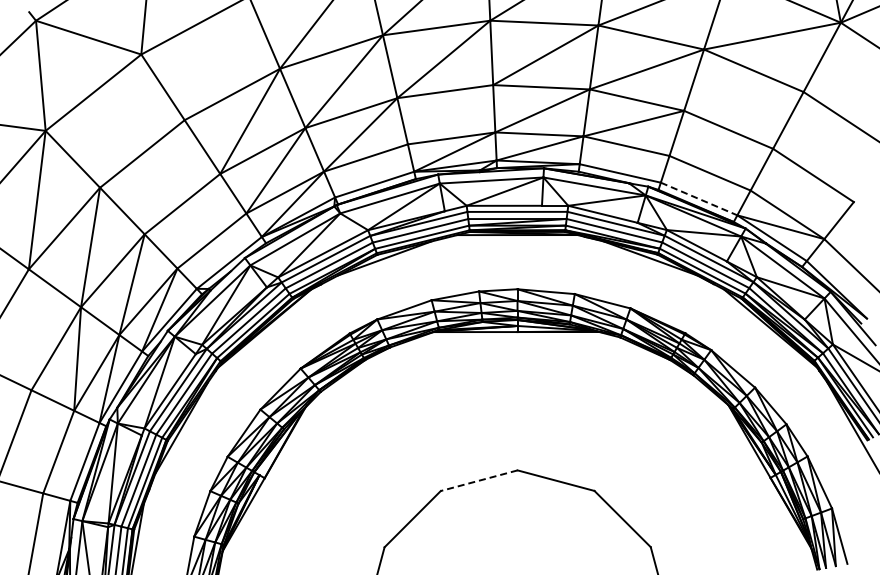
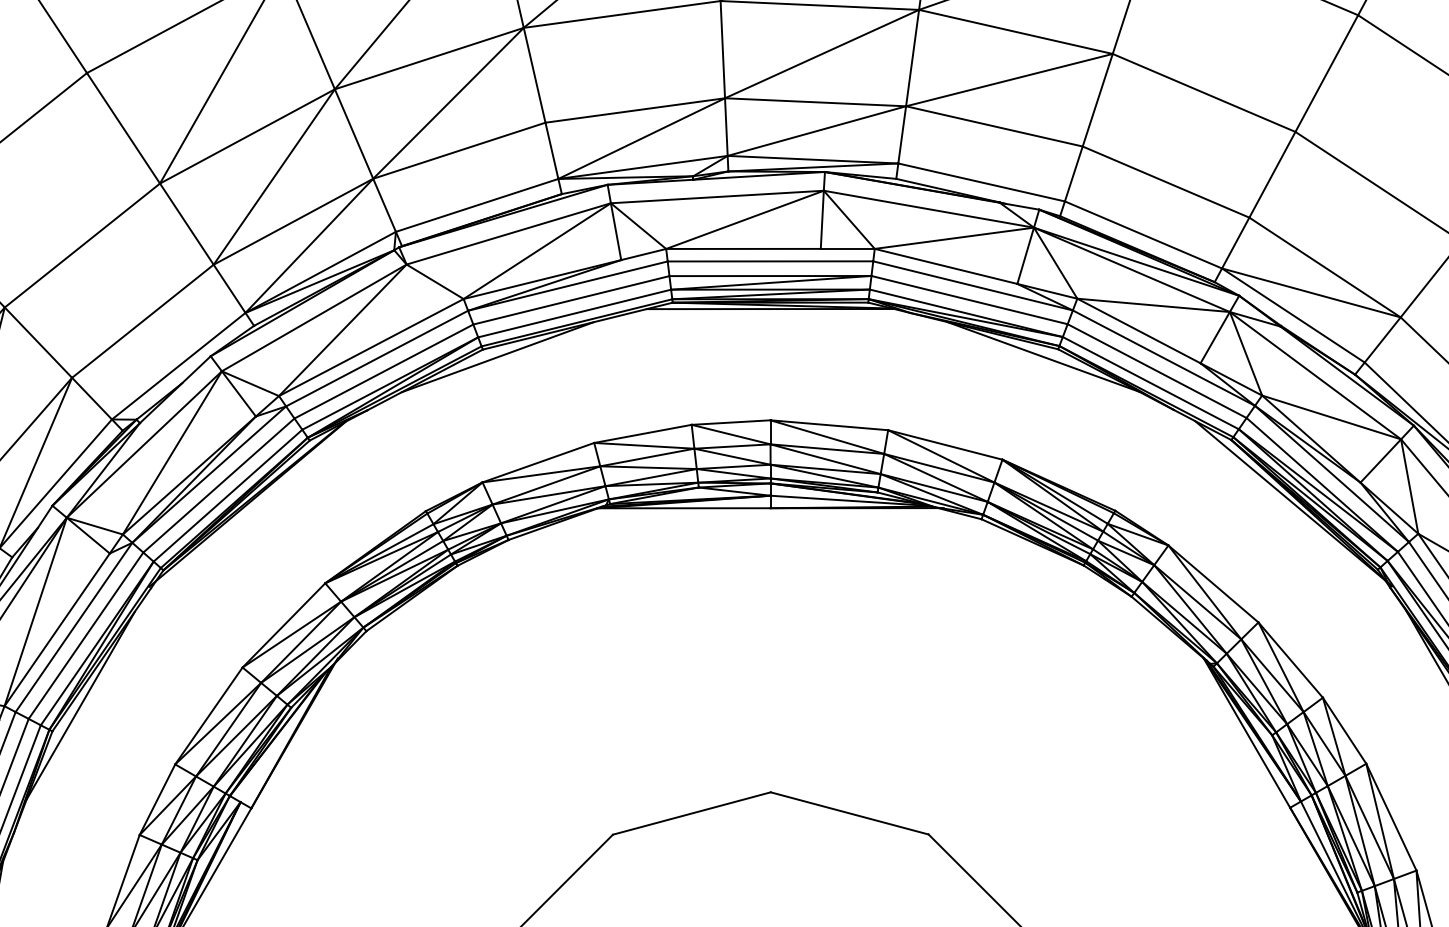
line: (699, 199) -> (1144, 235), dashed -> solid
line: (479, 480) -> (692, 813), dashed -> solid

